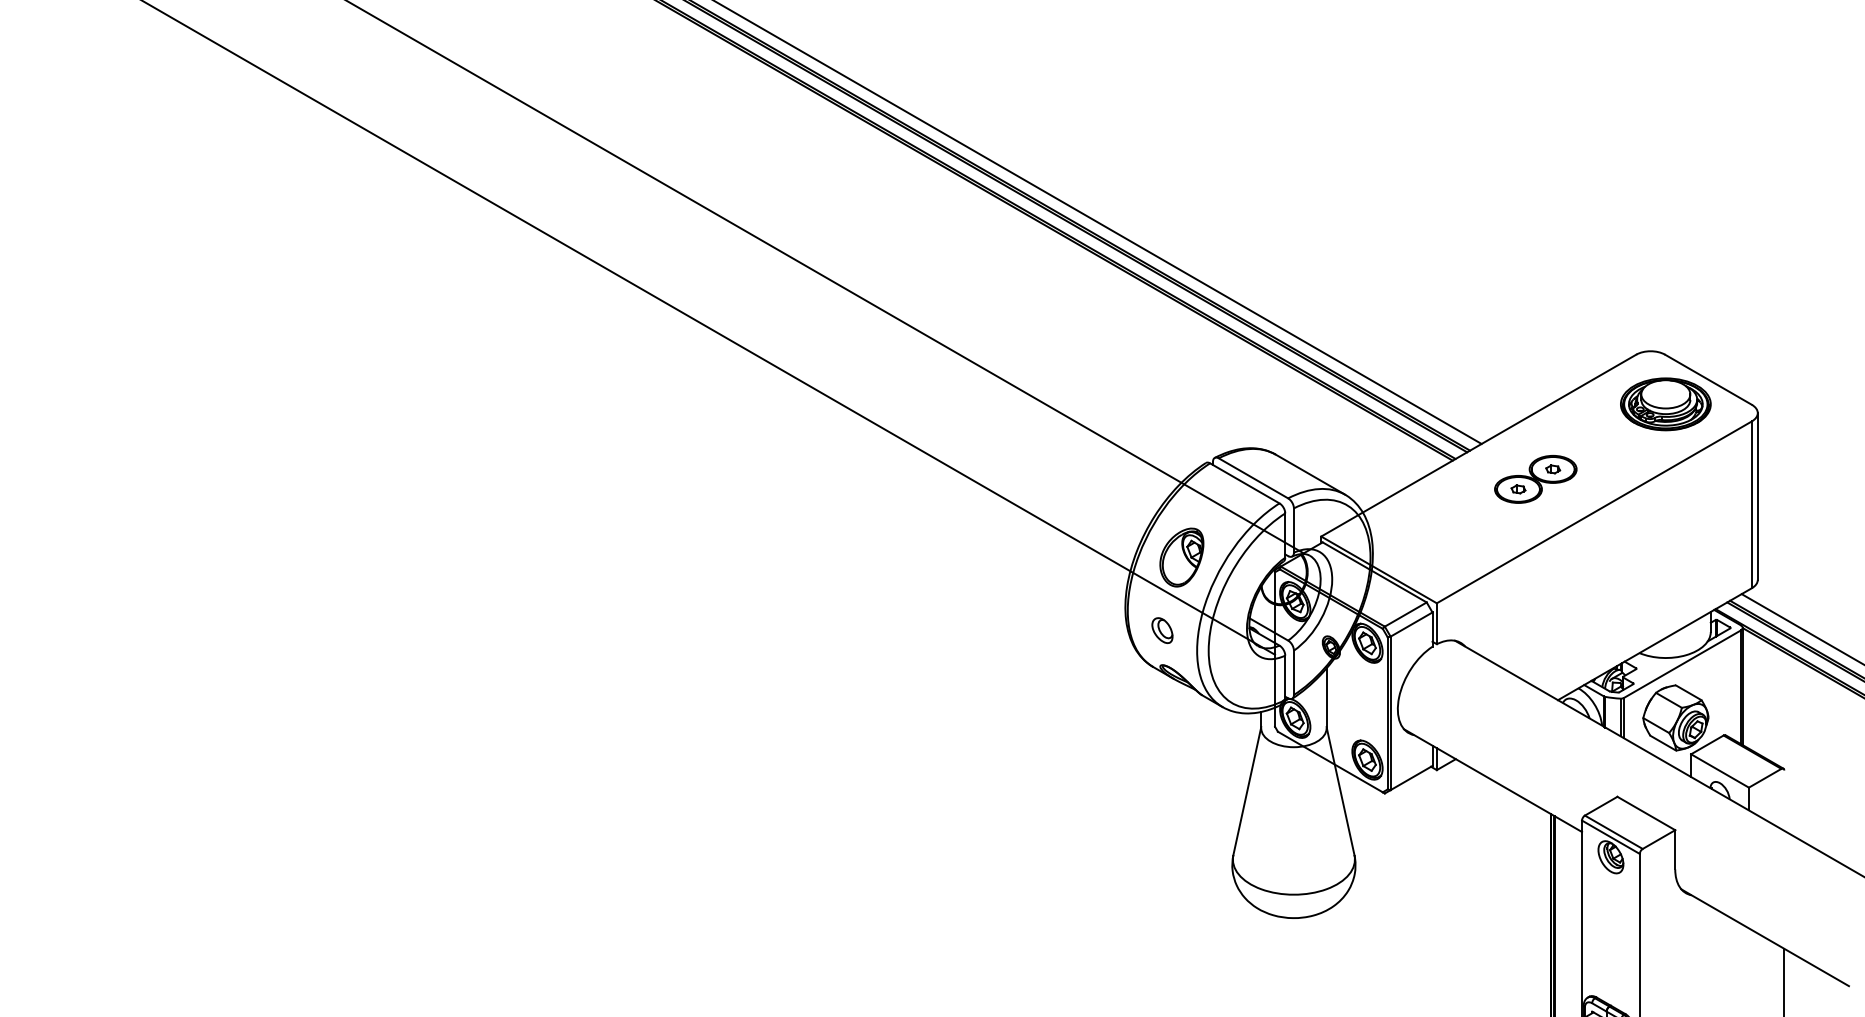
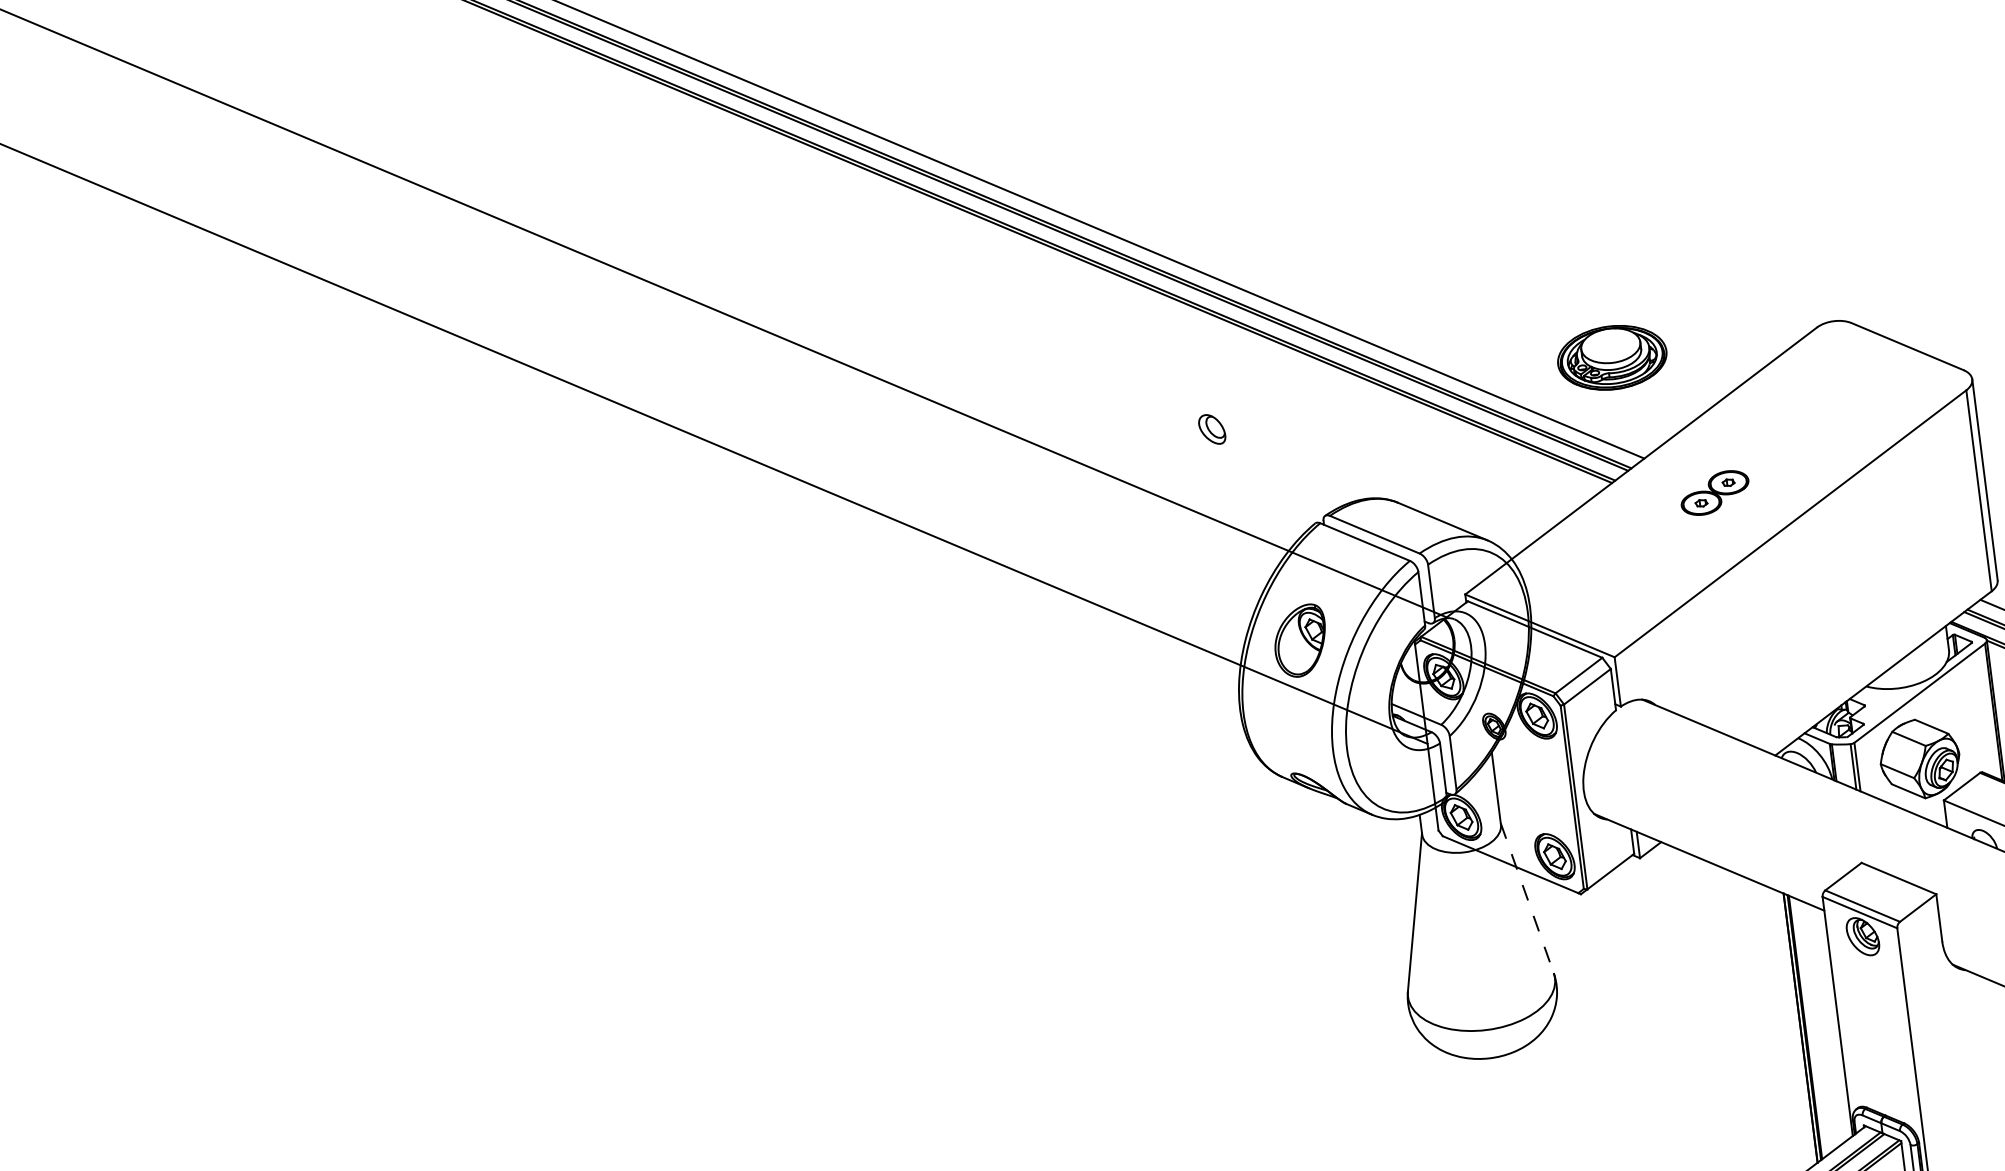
part: (1665, 404) -> (1611, 358), moved
part: (1535, 479) -> (1714, 493), size x0.7
part: (1162, 630) -> (1212, 429), moved
line: (1340, 791) -> (1527, 898), solid -> dashed

